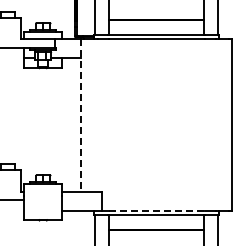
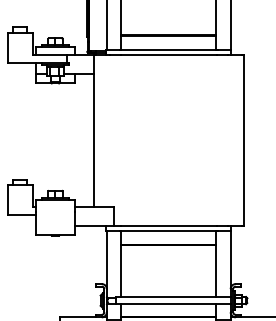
line: (81, 116) -> (93, 131), dashed -> solid
line: (157, 210) -> (169, 225), dashed -> solid

